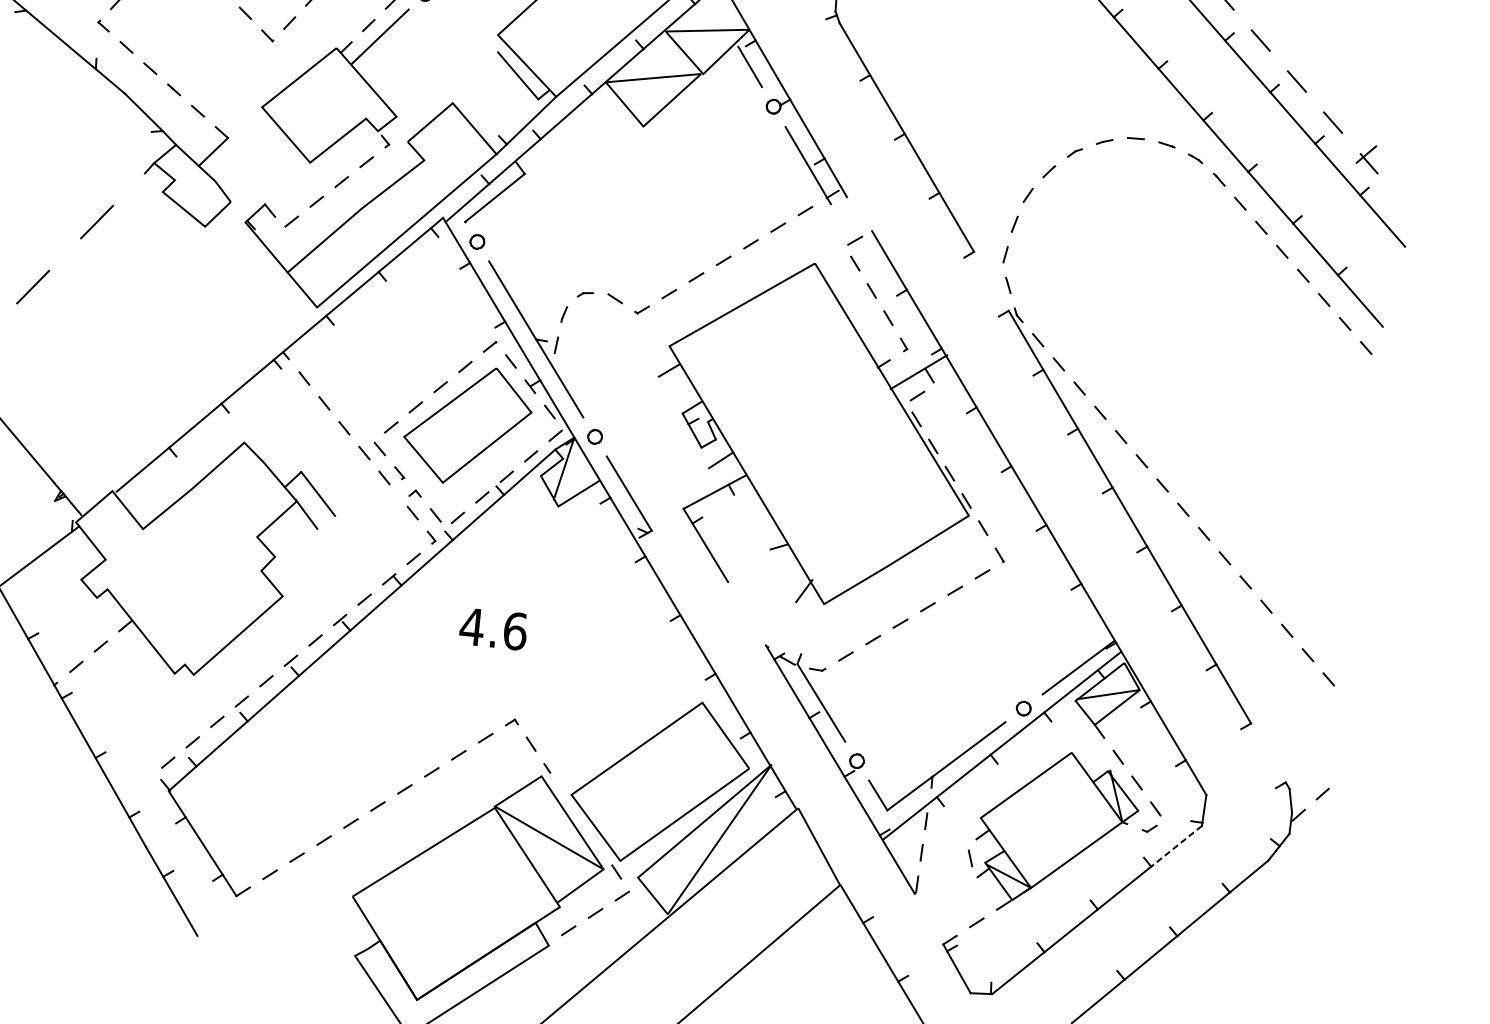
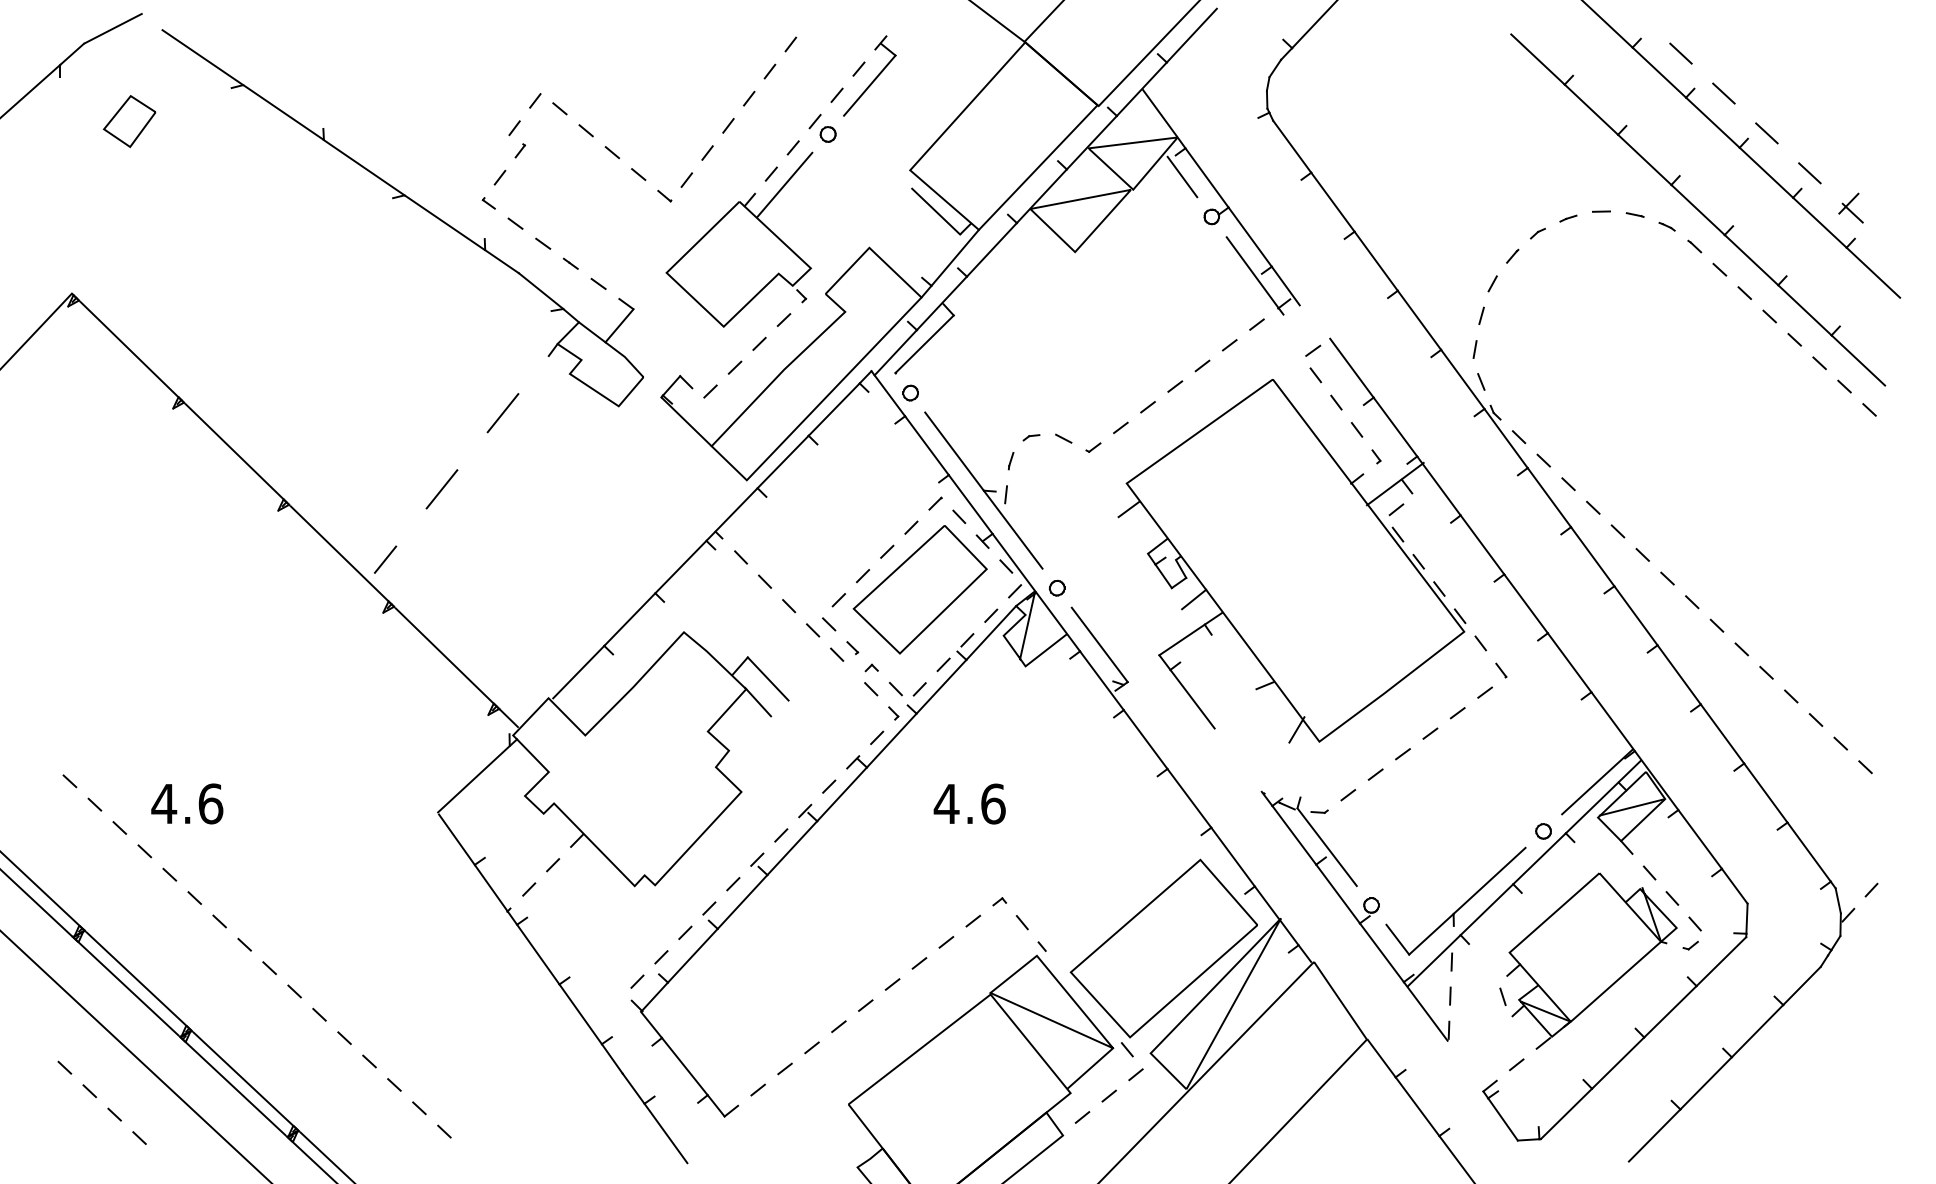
line: (991, 281) -> (1462, 379), added
line: (1267, 752) -> (1808, 851), added
line: (1176, 846) -> (1721, 961), dashed -> solid

